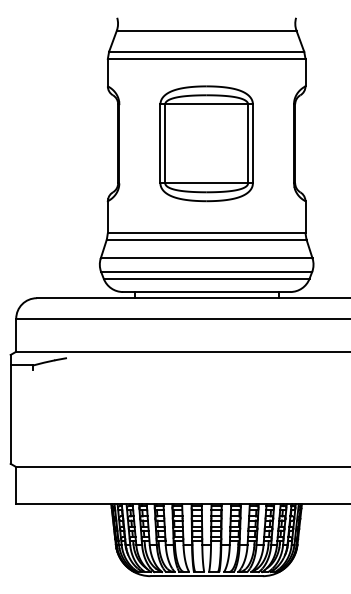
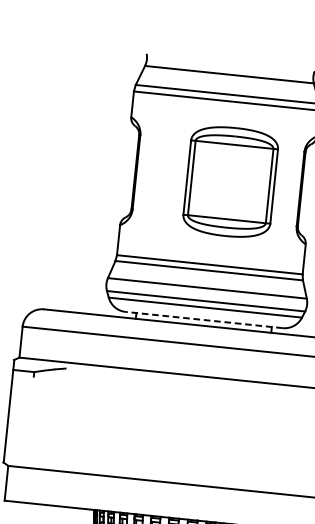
part: (206, 143) -> (230, 181), moved
line: (206, 292) -> (203, 320), solid -> dashed

